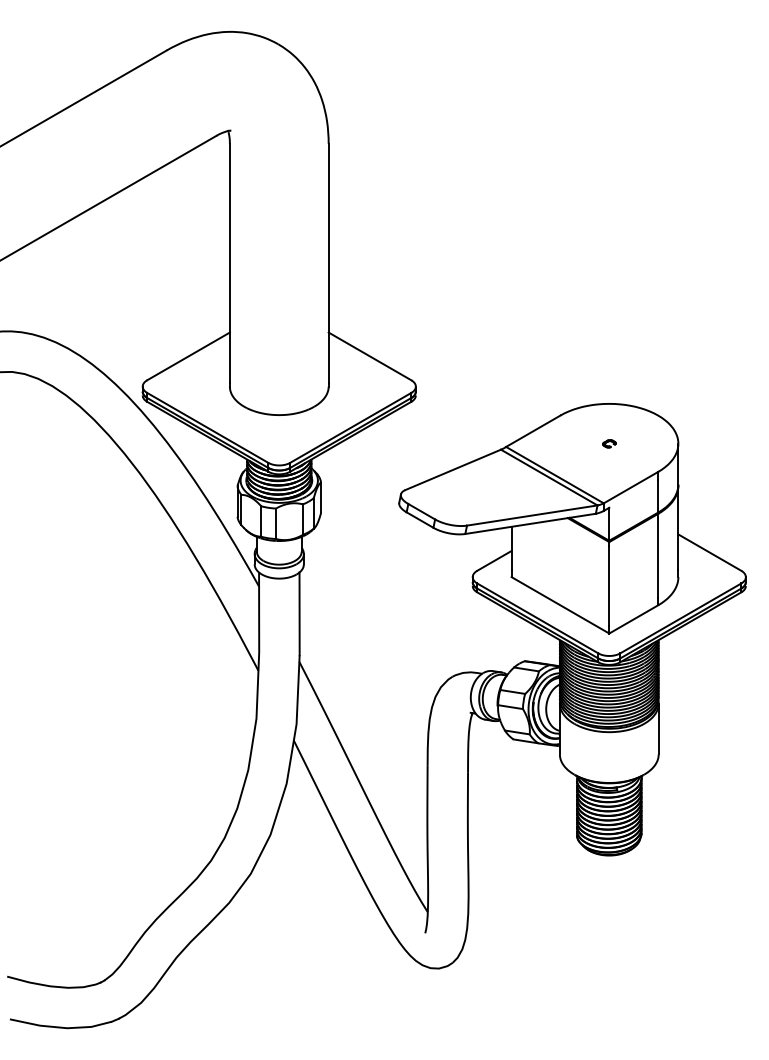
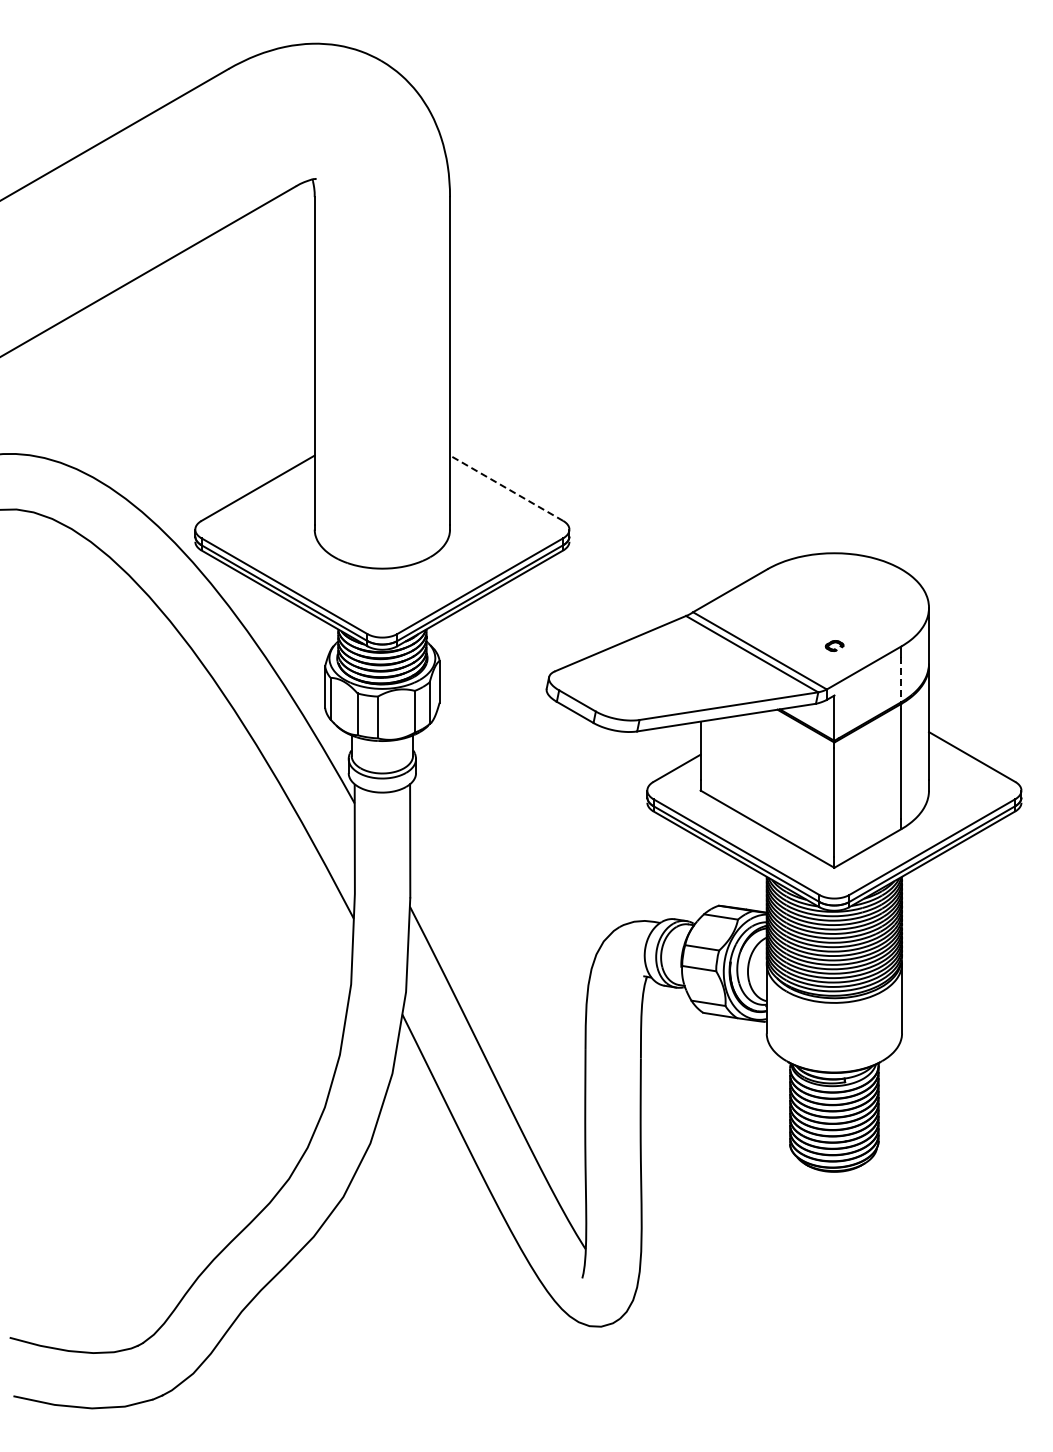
line: (369, 355) -> (506, 487), solid -> dashed
part: (609, 443) -> (834, 645), moved
line: (658, 496) -> (901, 679), solid -> dashed

